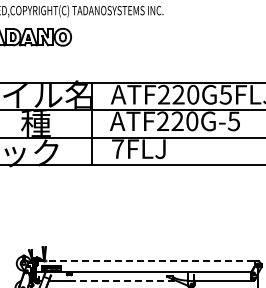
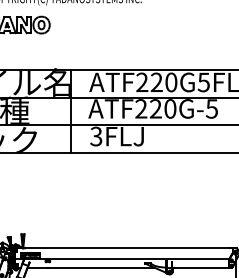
text: (117, 149) -> (95, 136), 7FLJ -> 3FLJ
line: (147, 261) -> (125, 248), dashed -> solid
line: (123, 280) -> (101, 267), dashed -> solid

